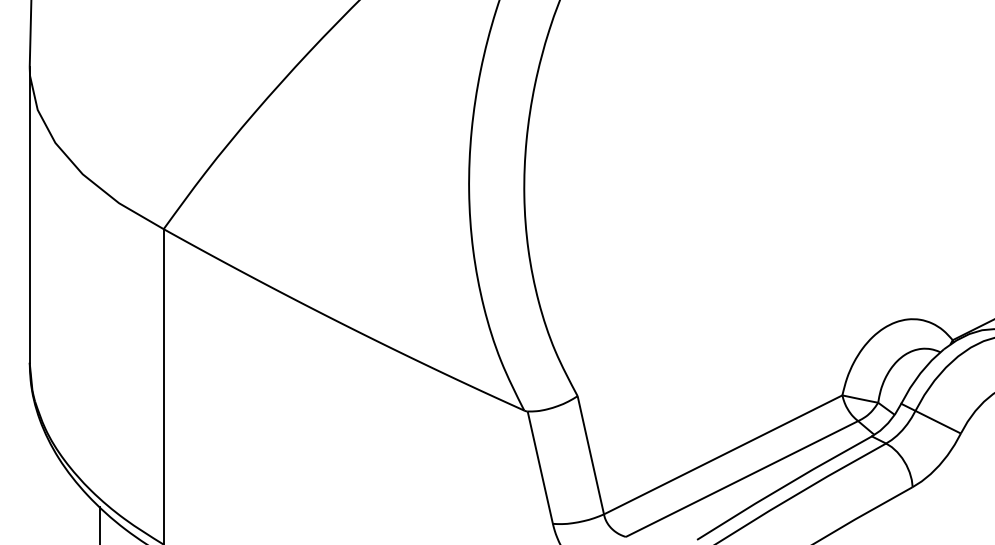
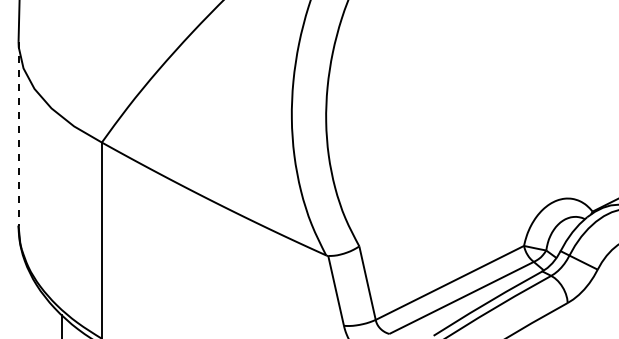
line: (29, 214) -> (18, 133), solid -> dashed

